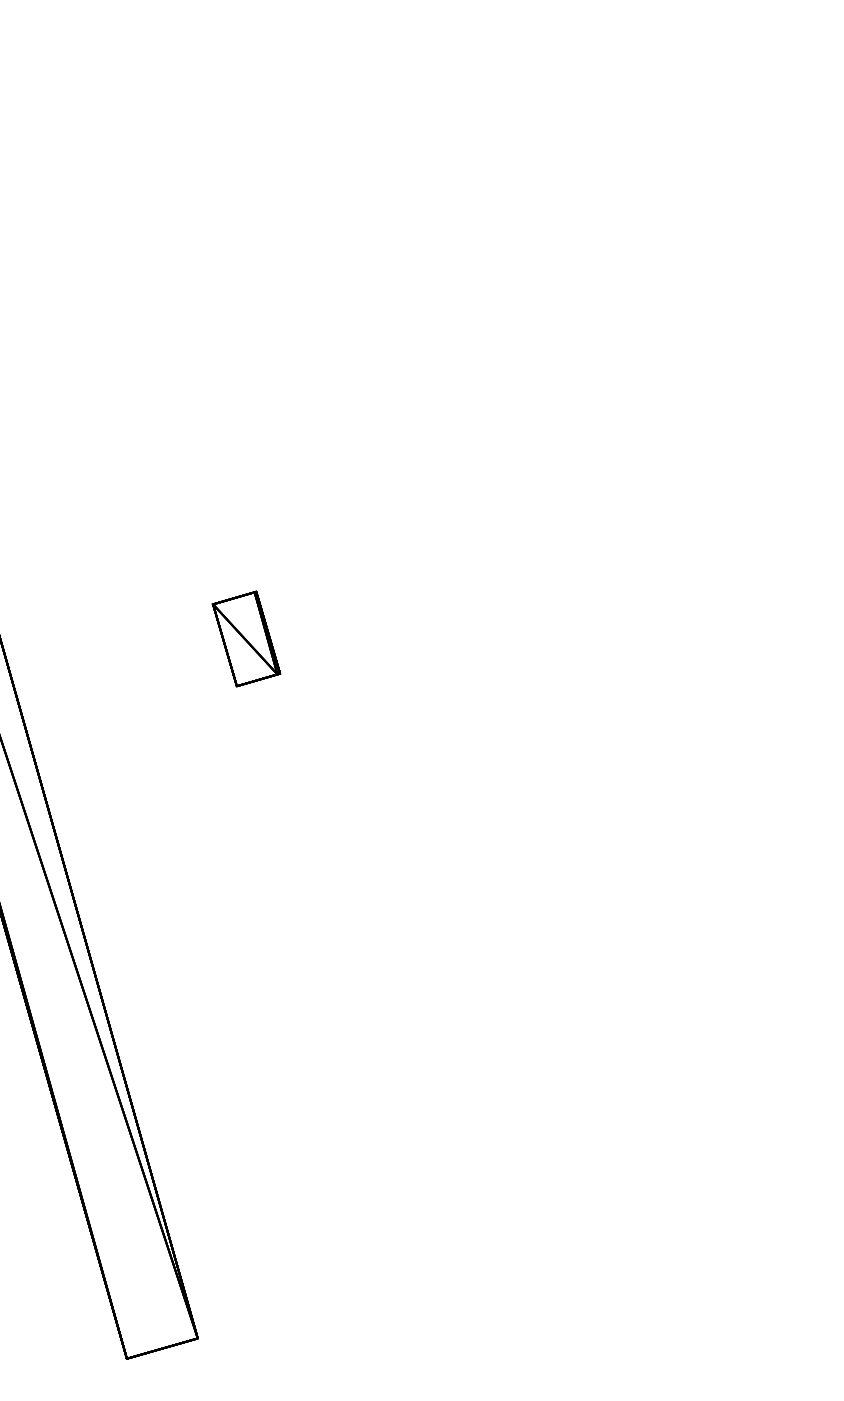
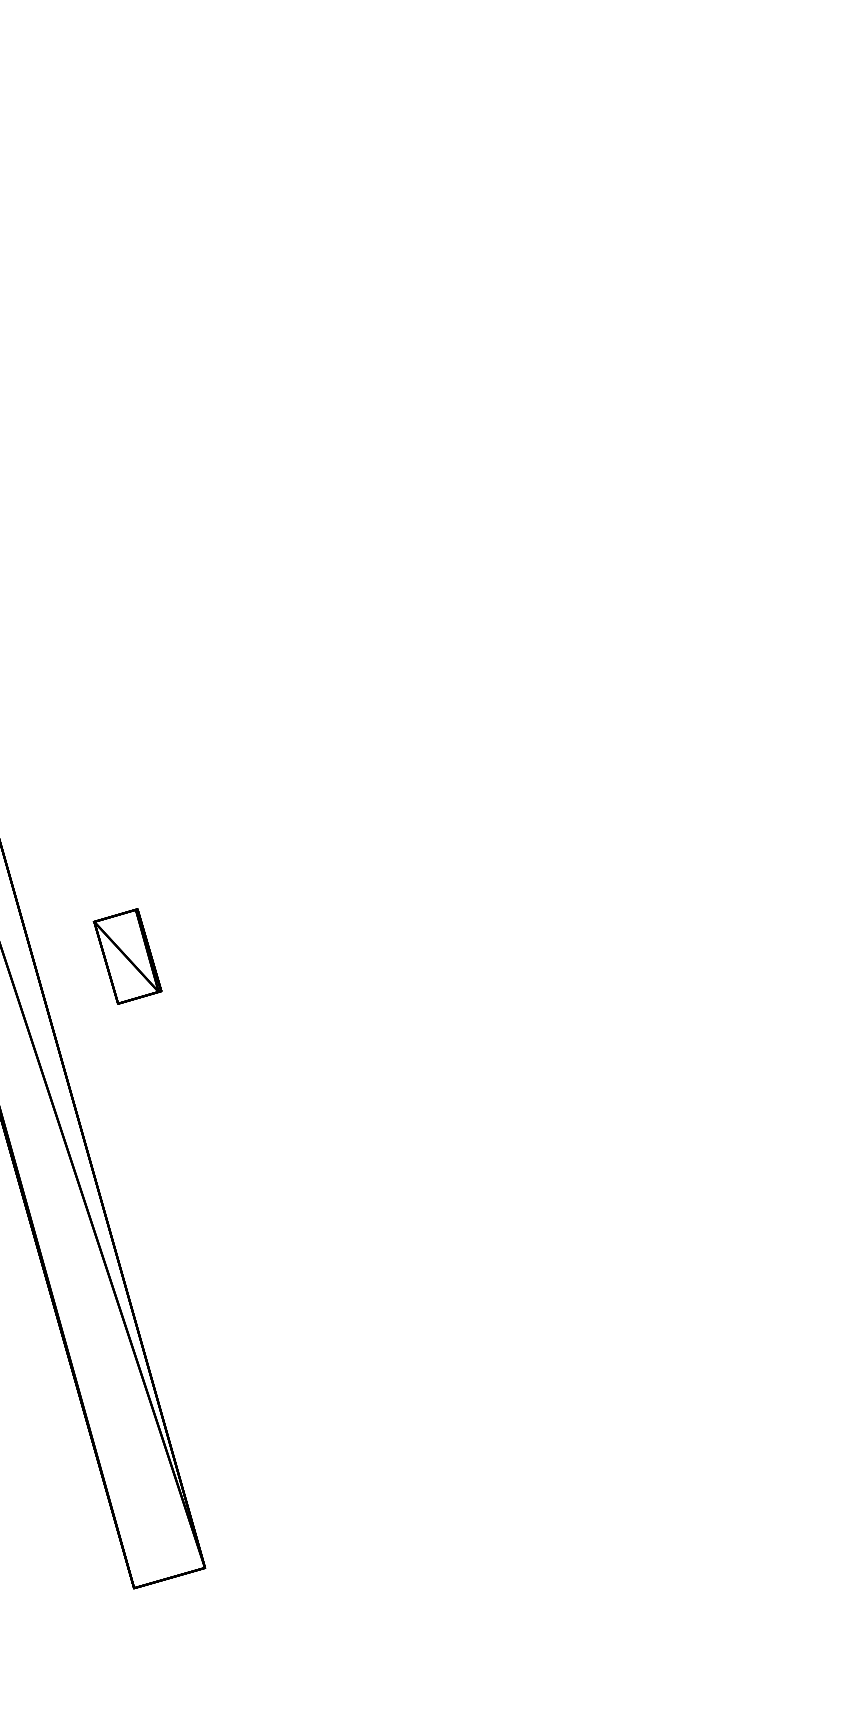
part: (246, 639) -> (127, 956), moved

